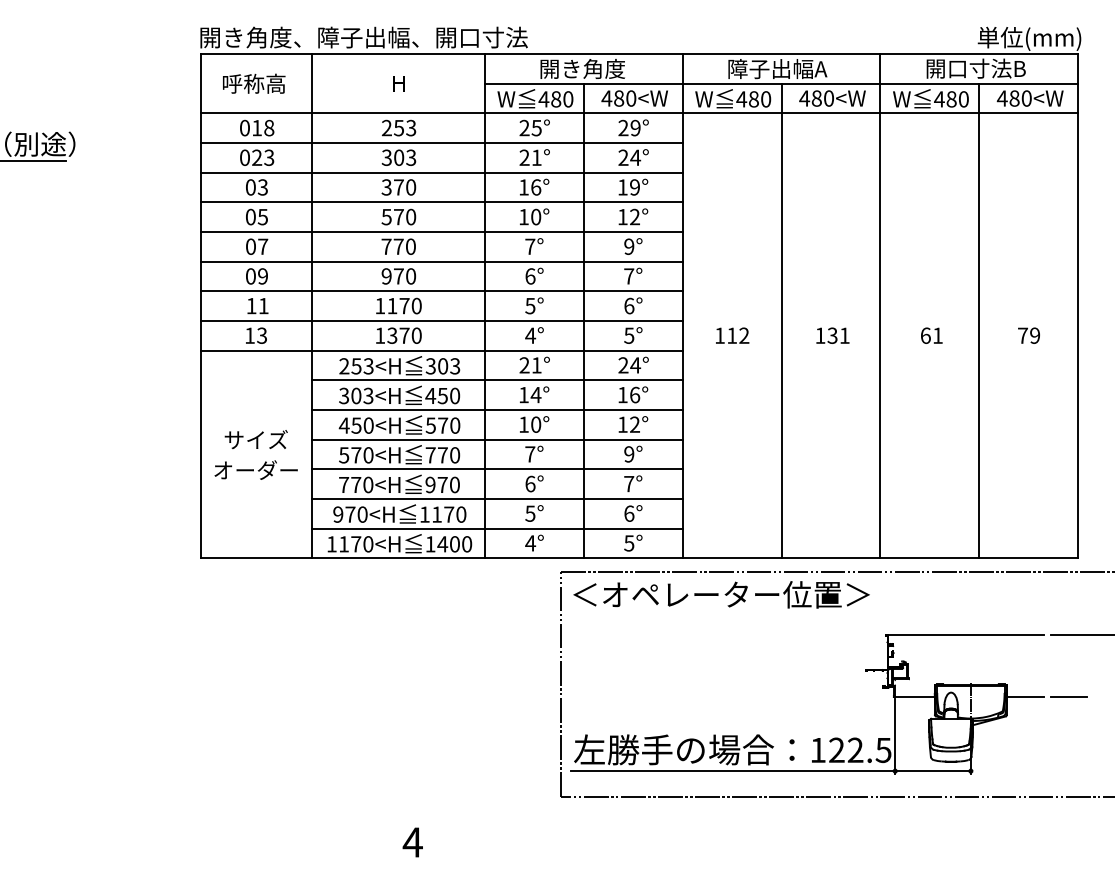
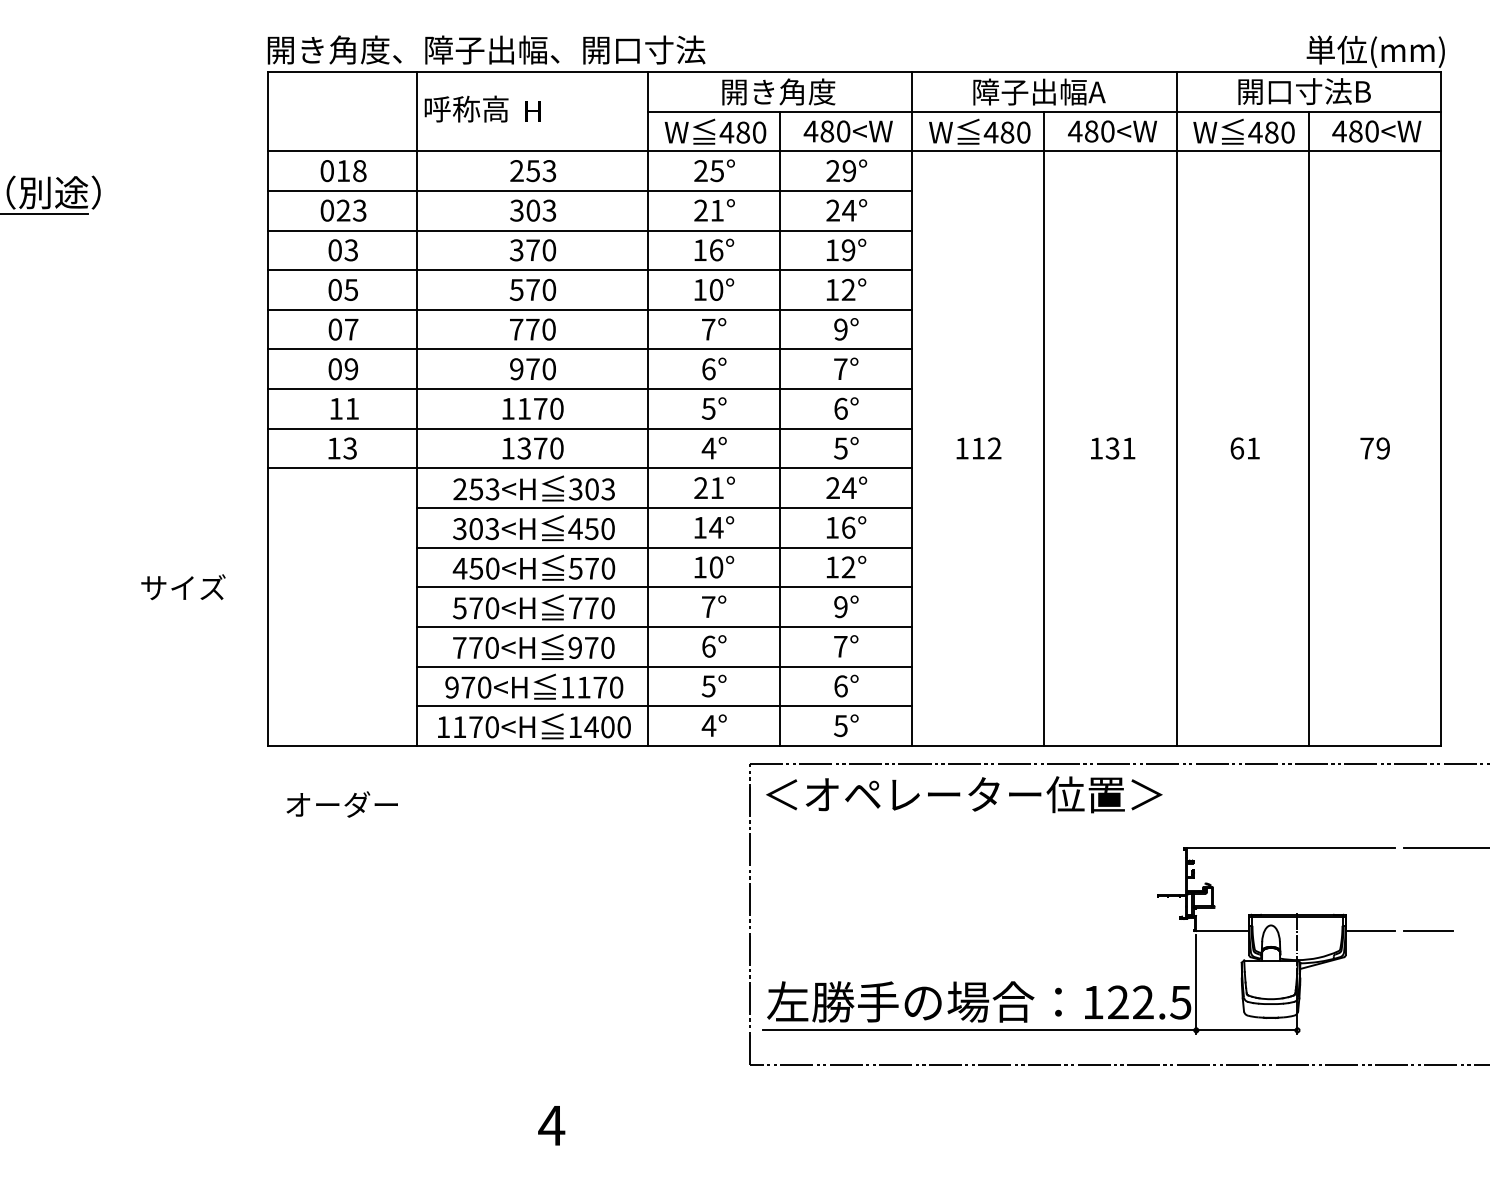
text: (254, 83) -> (467, 108), moved
text: (255, 439) -> (182, 587), moved
text: (255, 469) -> (341, 803), moved

